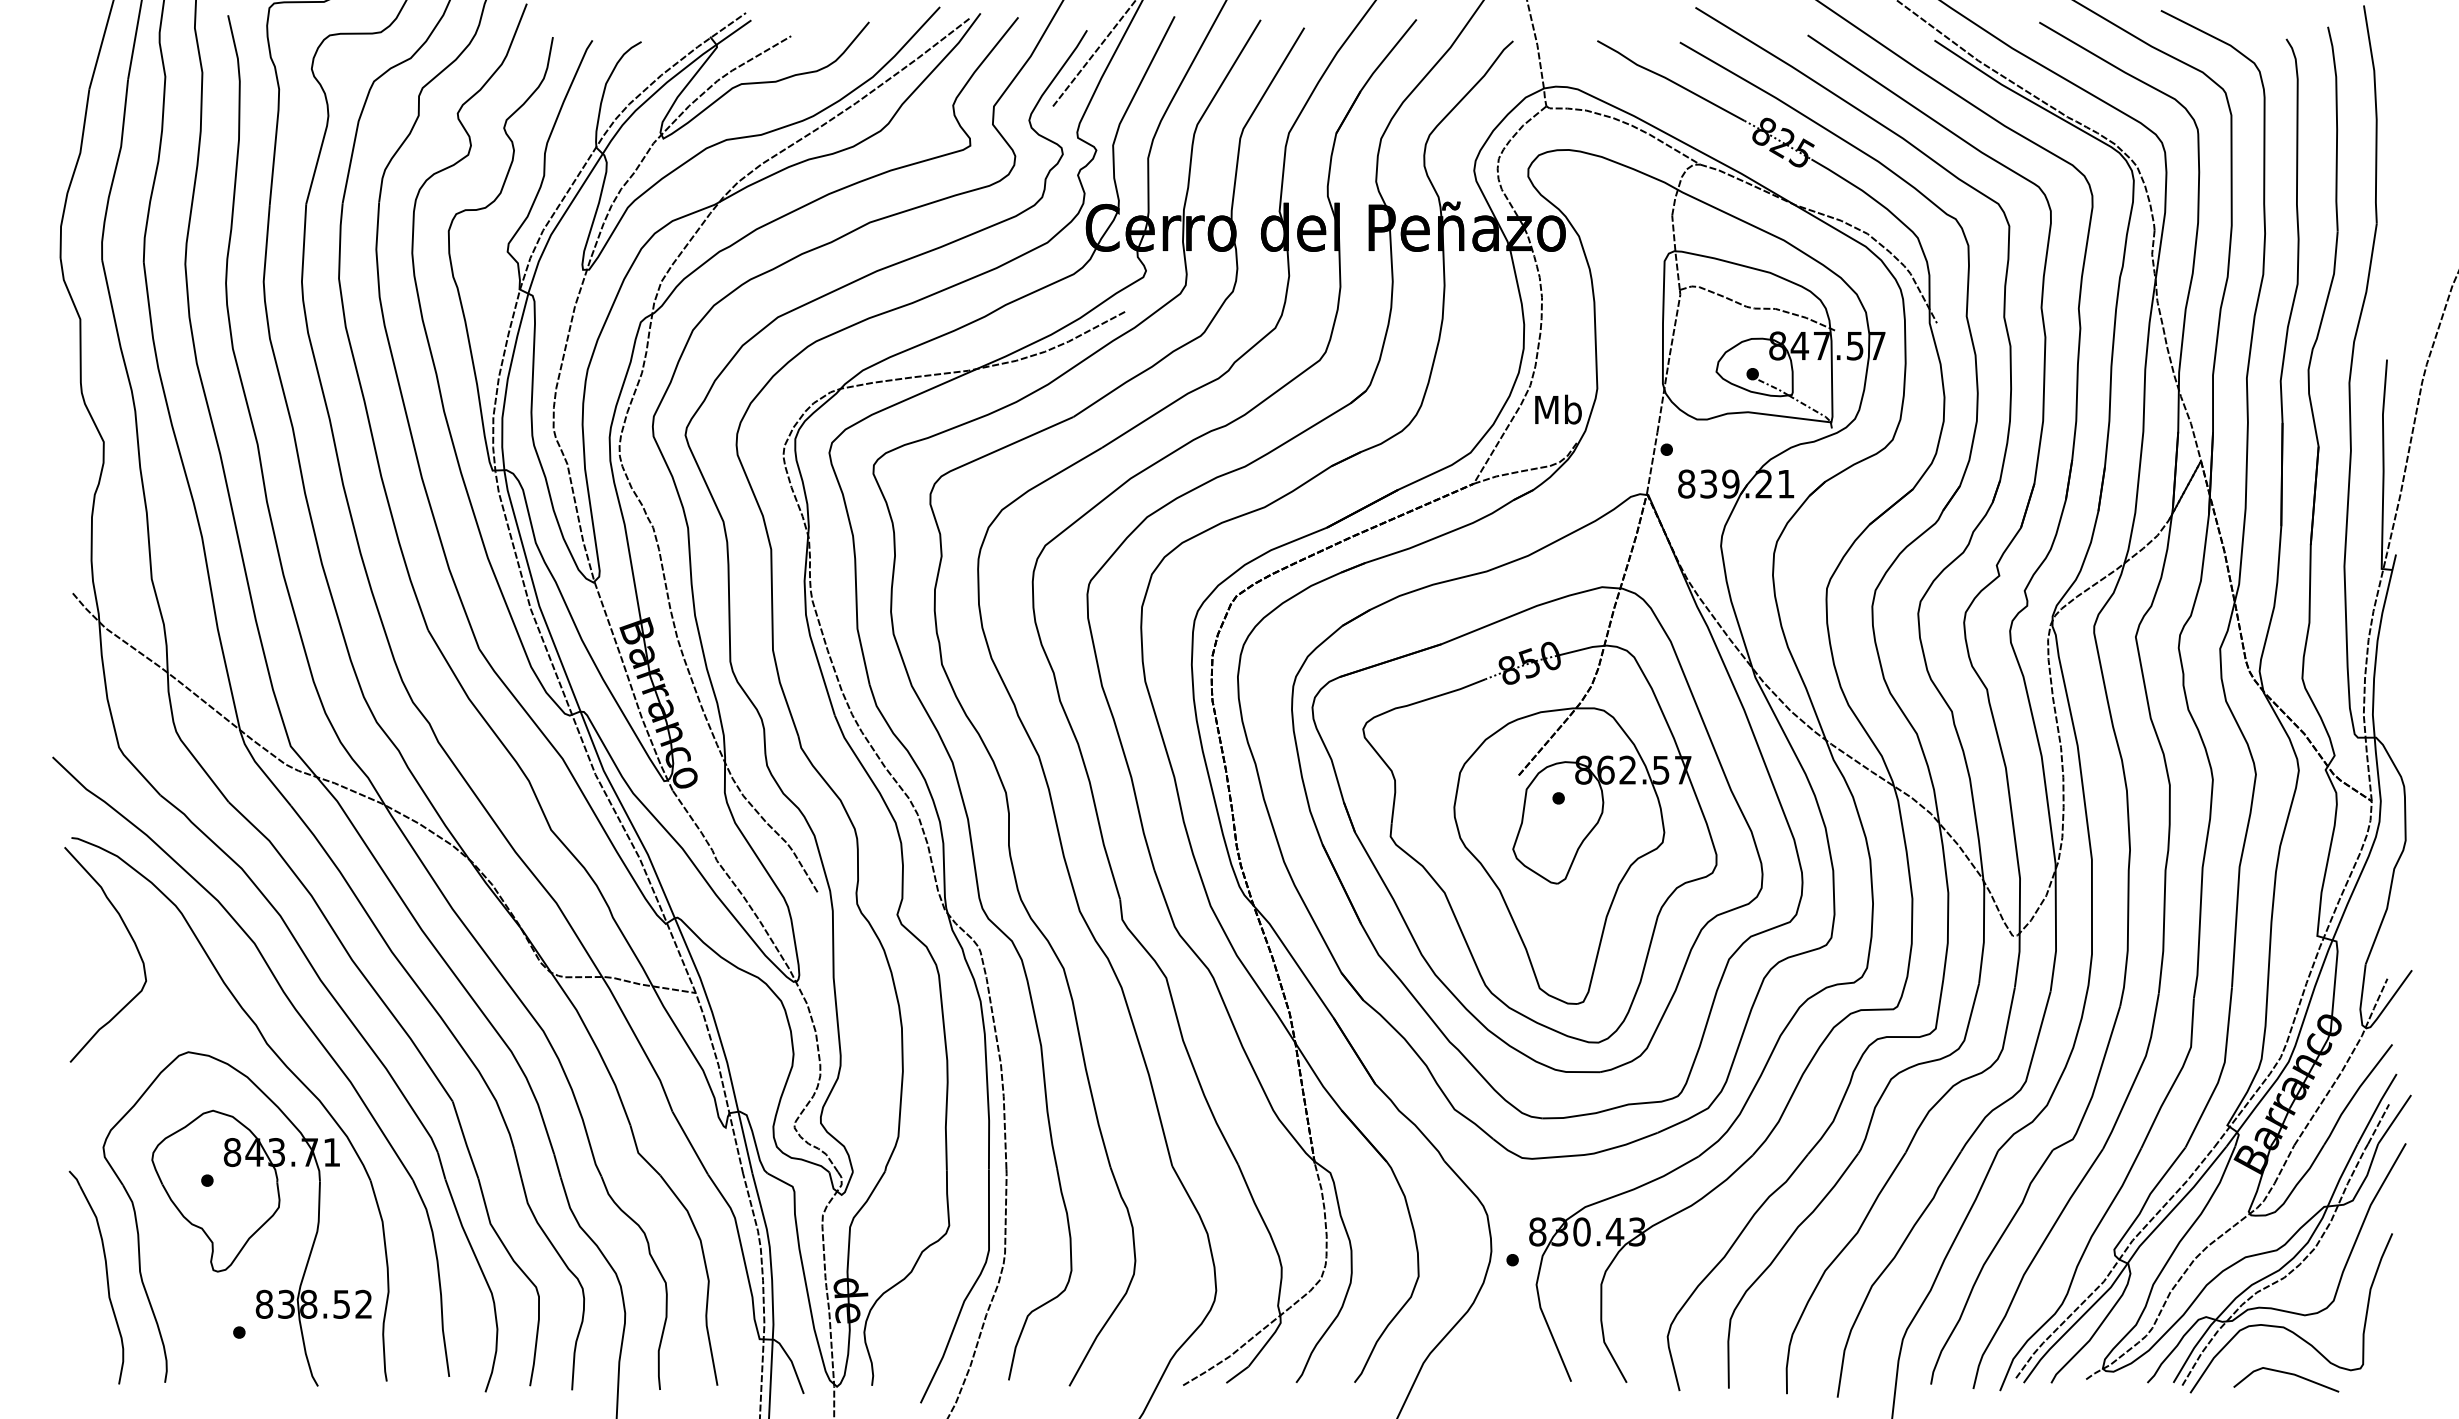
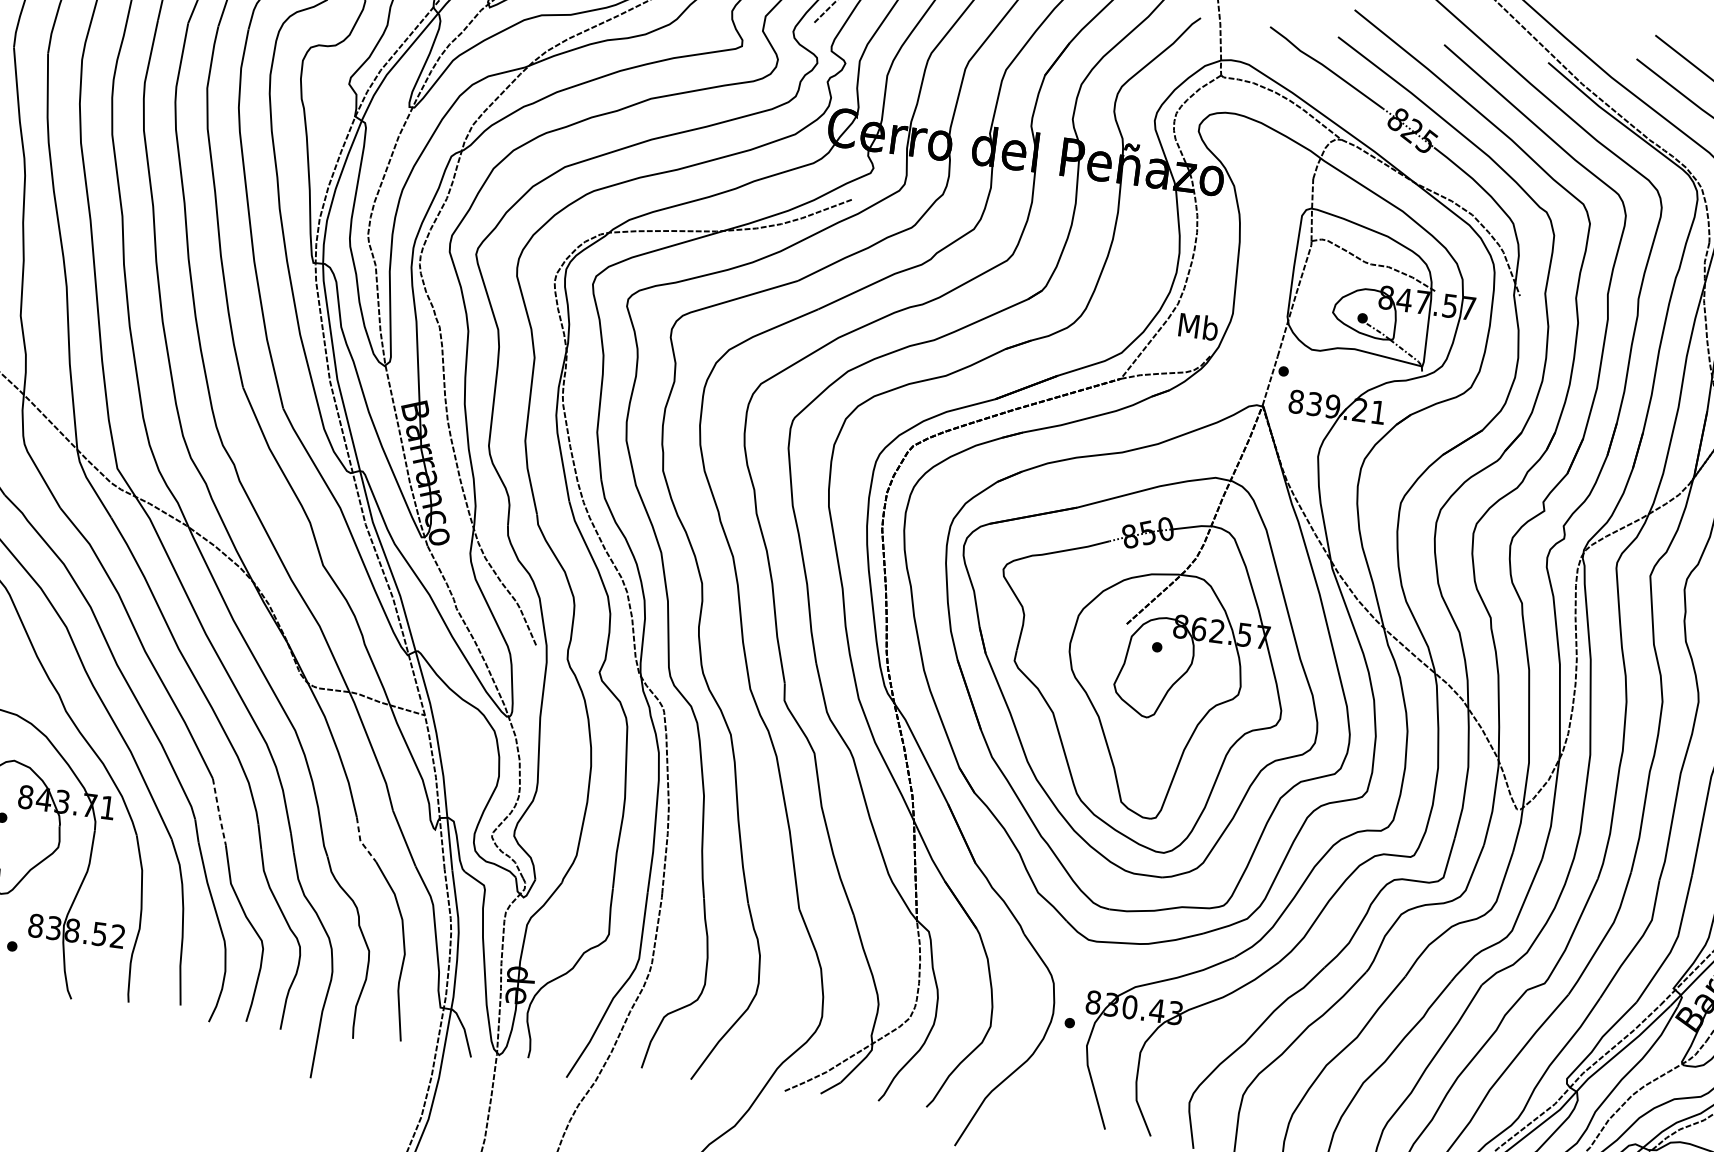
line: (465, 1140) -> (219, 812), solid -> dashed
line: (639, 1153) -> (361, 841), solid -> dashed

